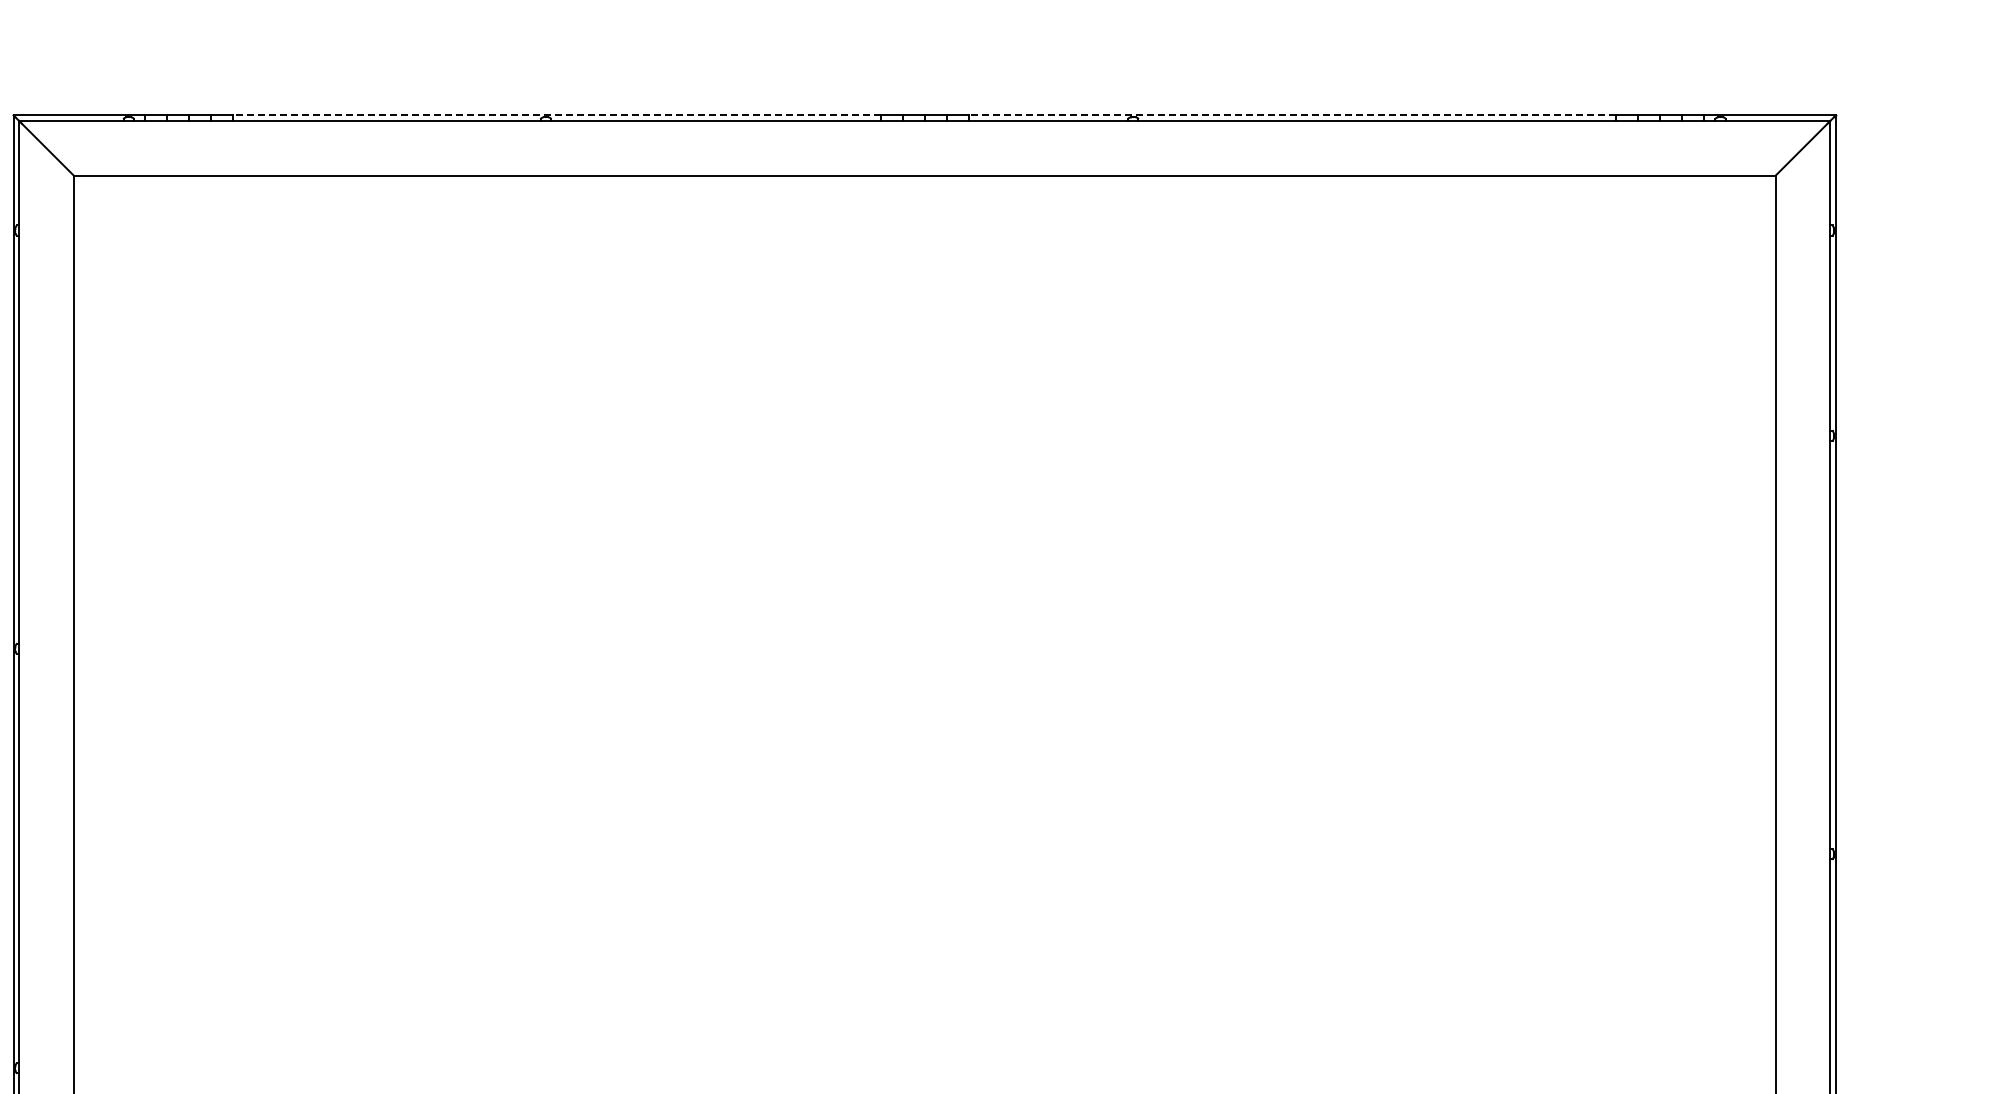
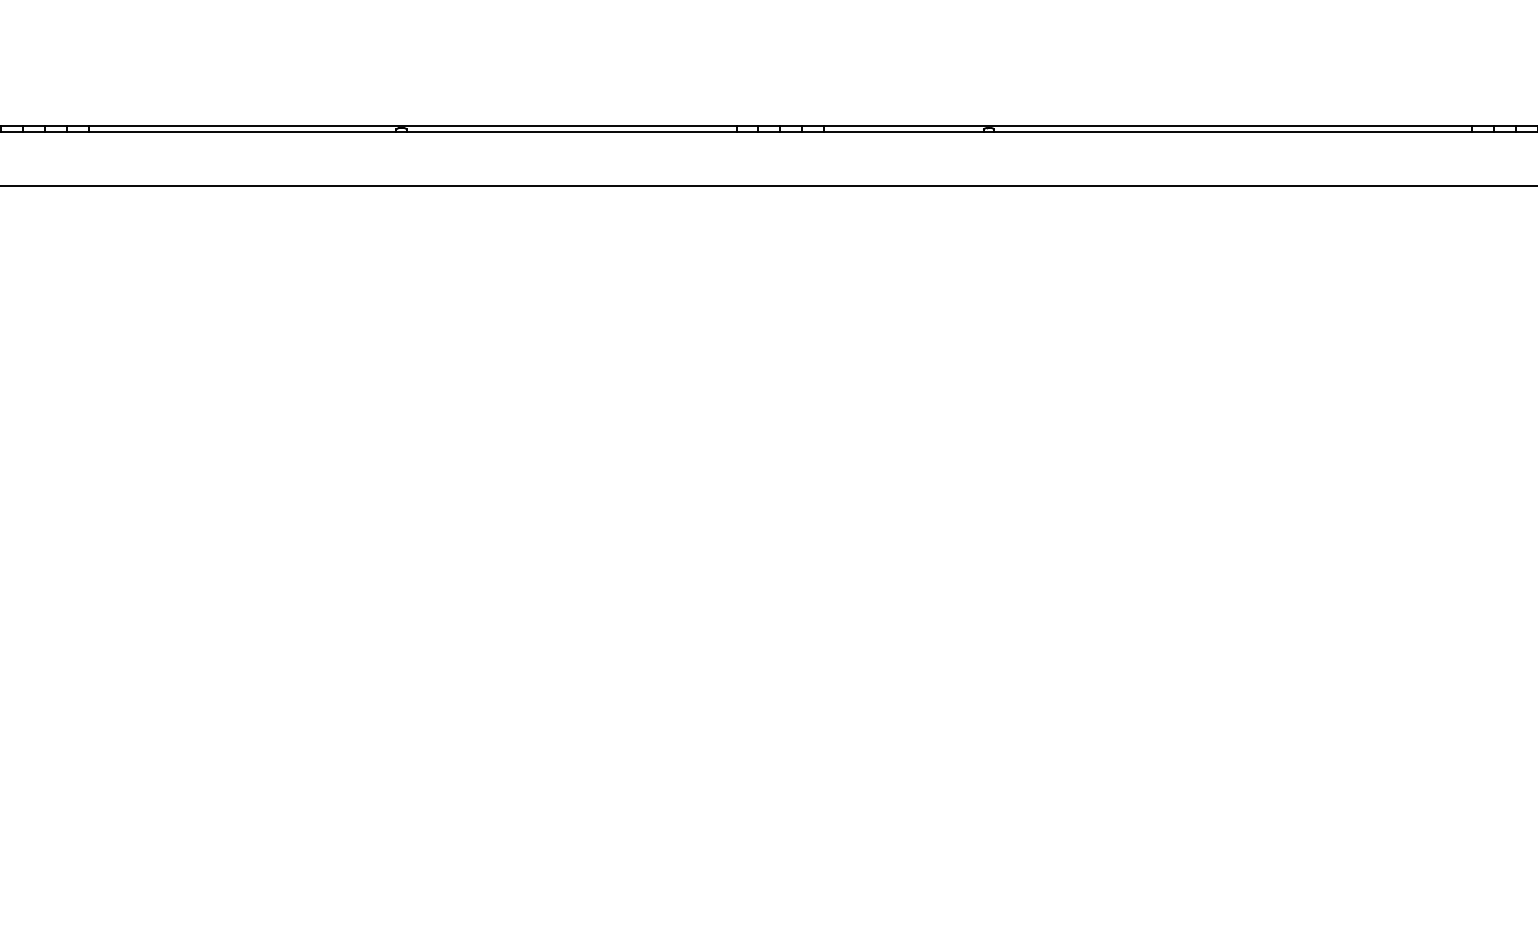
line: (556, 115) -> (412, 126), dashed -> solid
line: (1292, 115) -> (1148, 126), dashed -> solid

